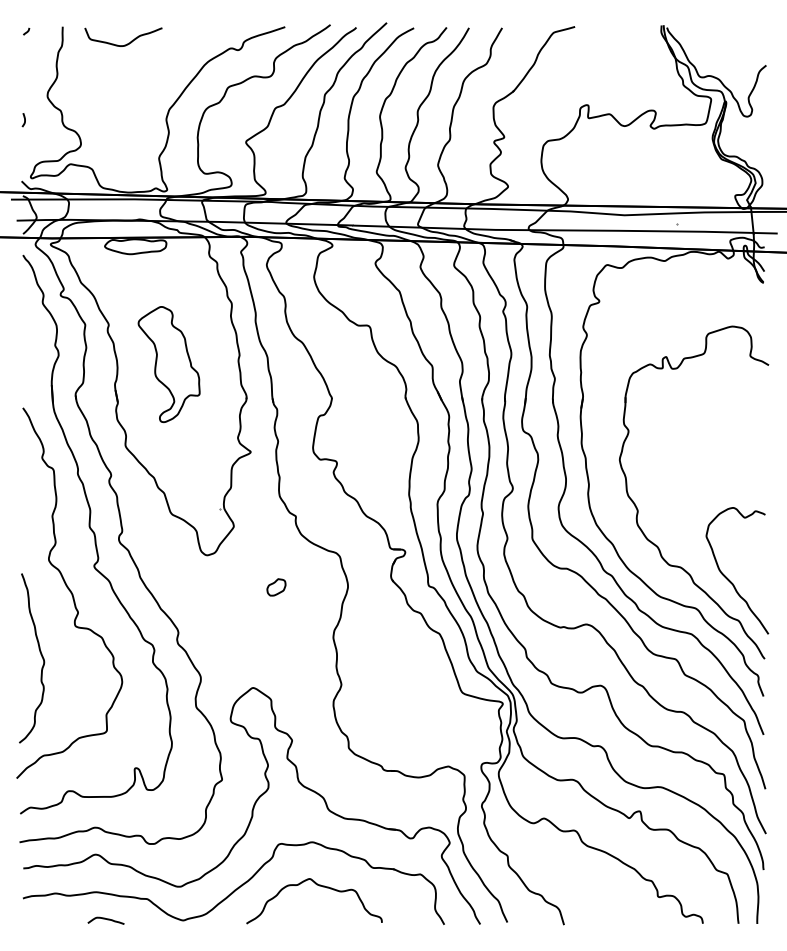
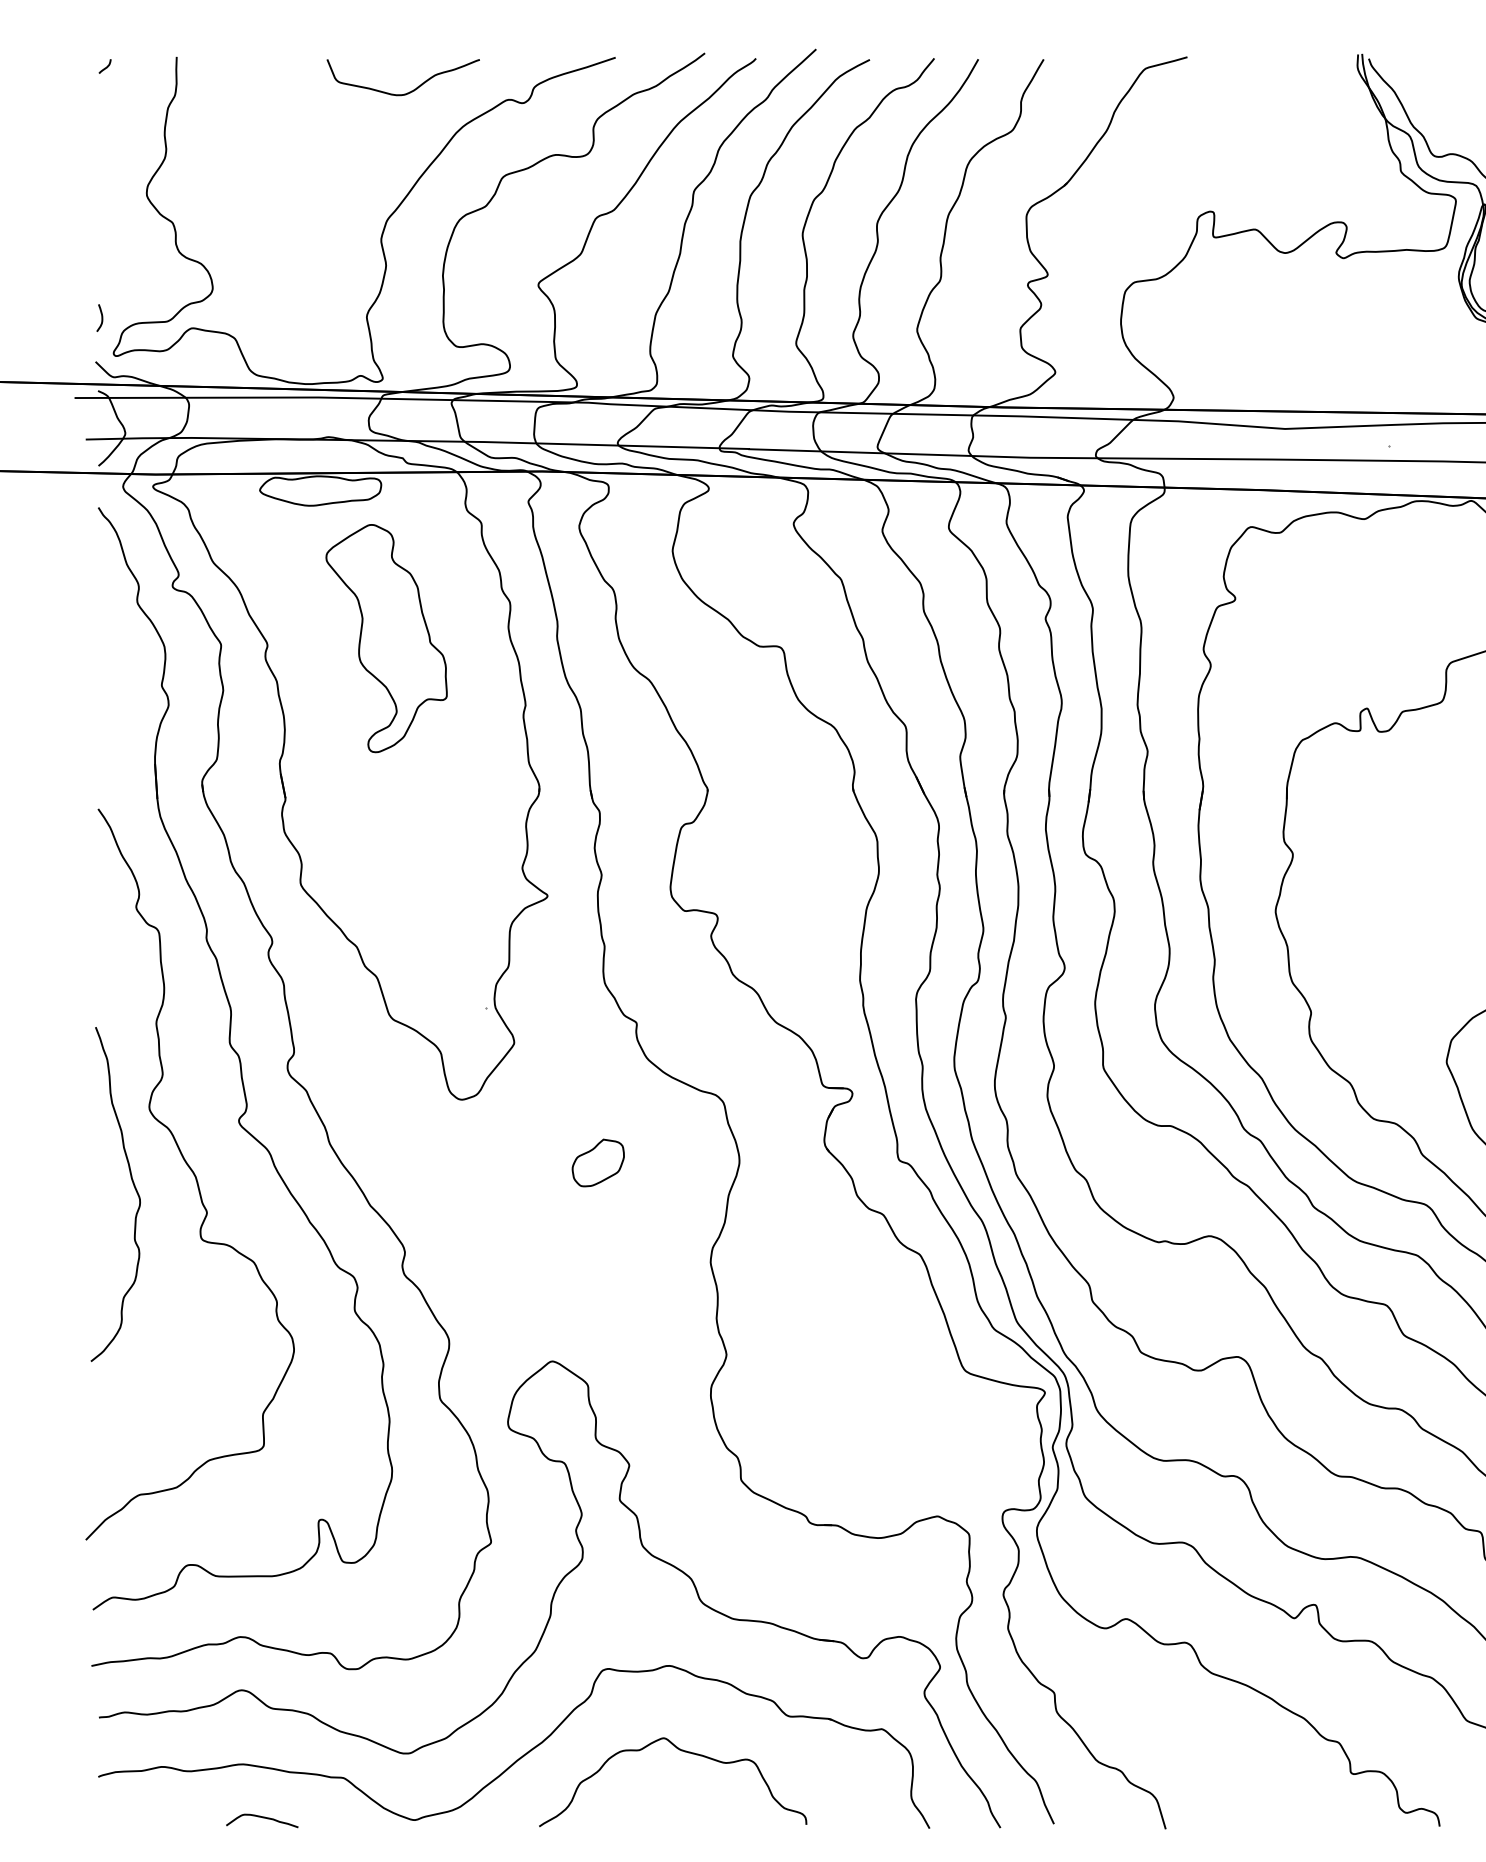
curve: (128, 42) -> (412, 88), moved
curve: (24, 120) -> (101, 318), moved
part: (168, 364) -> (385, 638), moved
part: (276, 587) -> (598, 1163), size x1.43
curve: (40, 654) -> (132, 1186), moved

